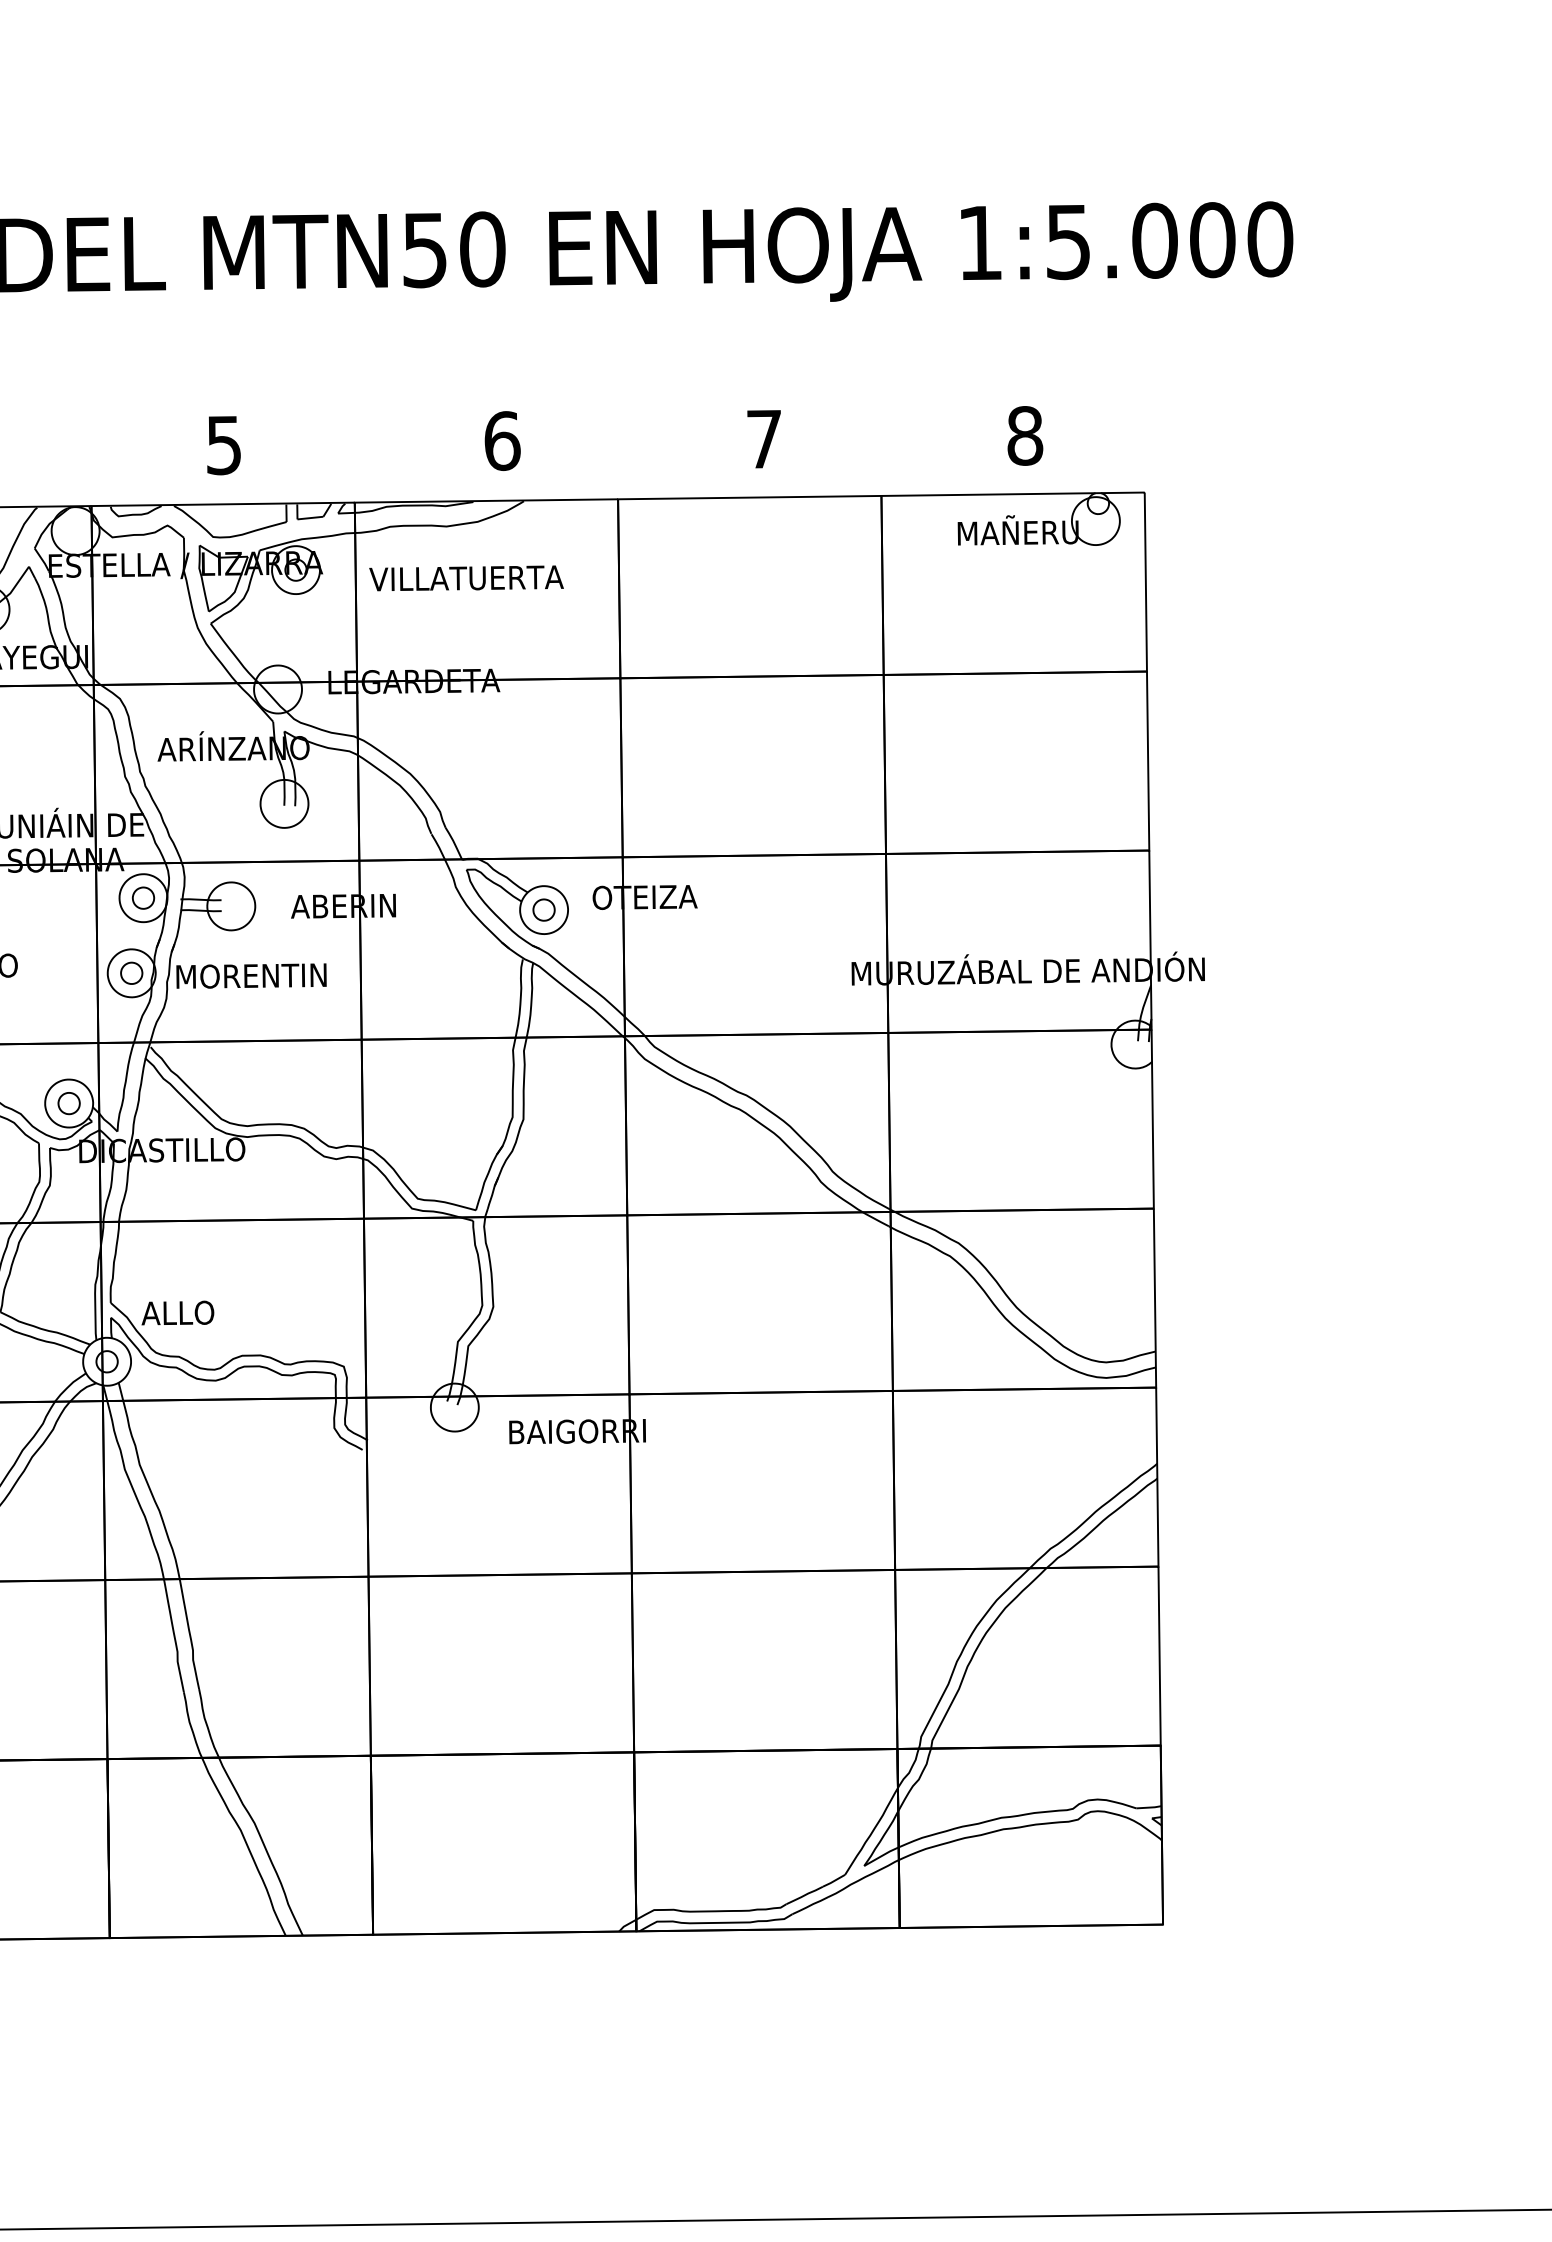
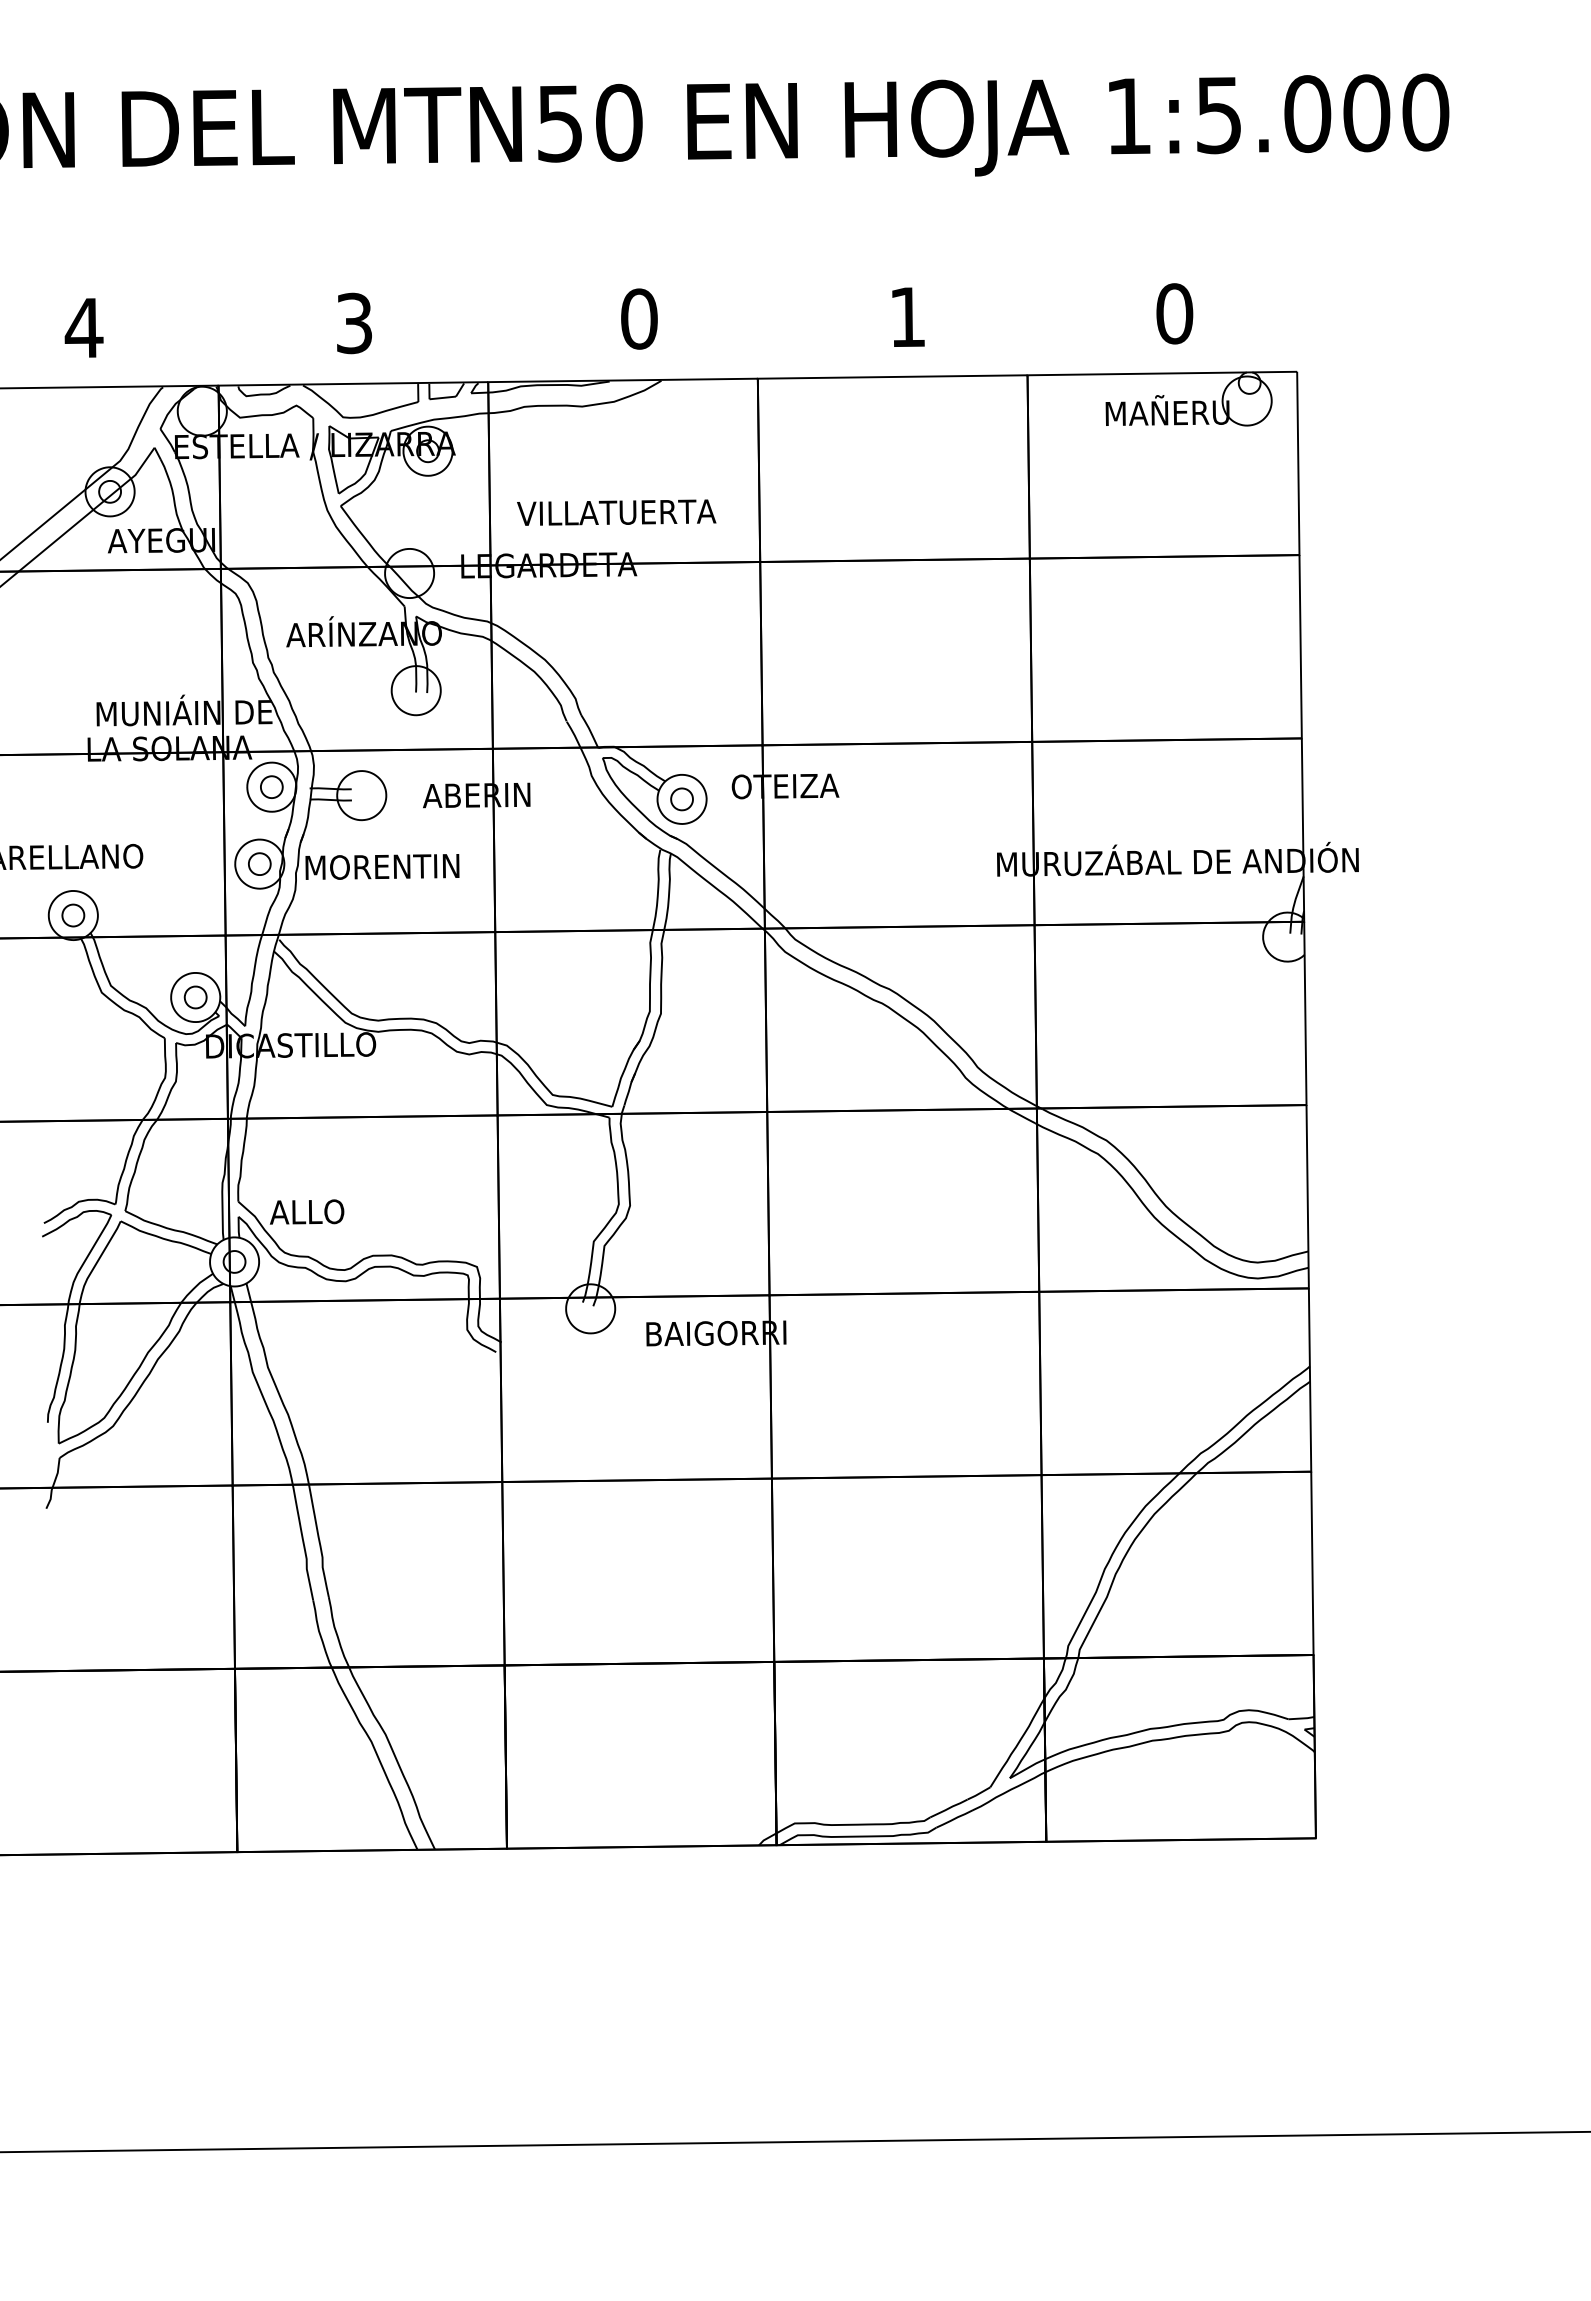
text: (1024, 435) -> (1174, 313), 8 -> 0
text: (764, 438) -> (907, 316), 7 -> 1
text: (502, 440) -> (639, 318), 6 -> 0
text: (224, 444) -> (354, 322), 5 -> 3
text: (466, 578) -> (616, 512), moved

